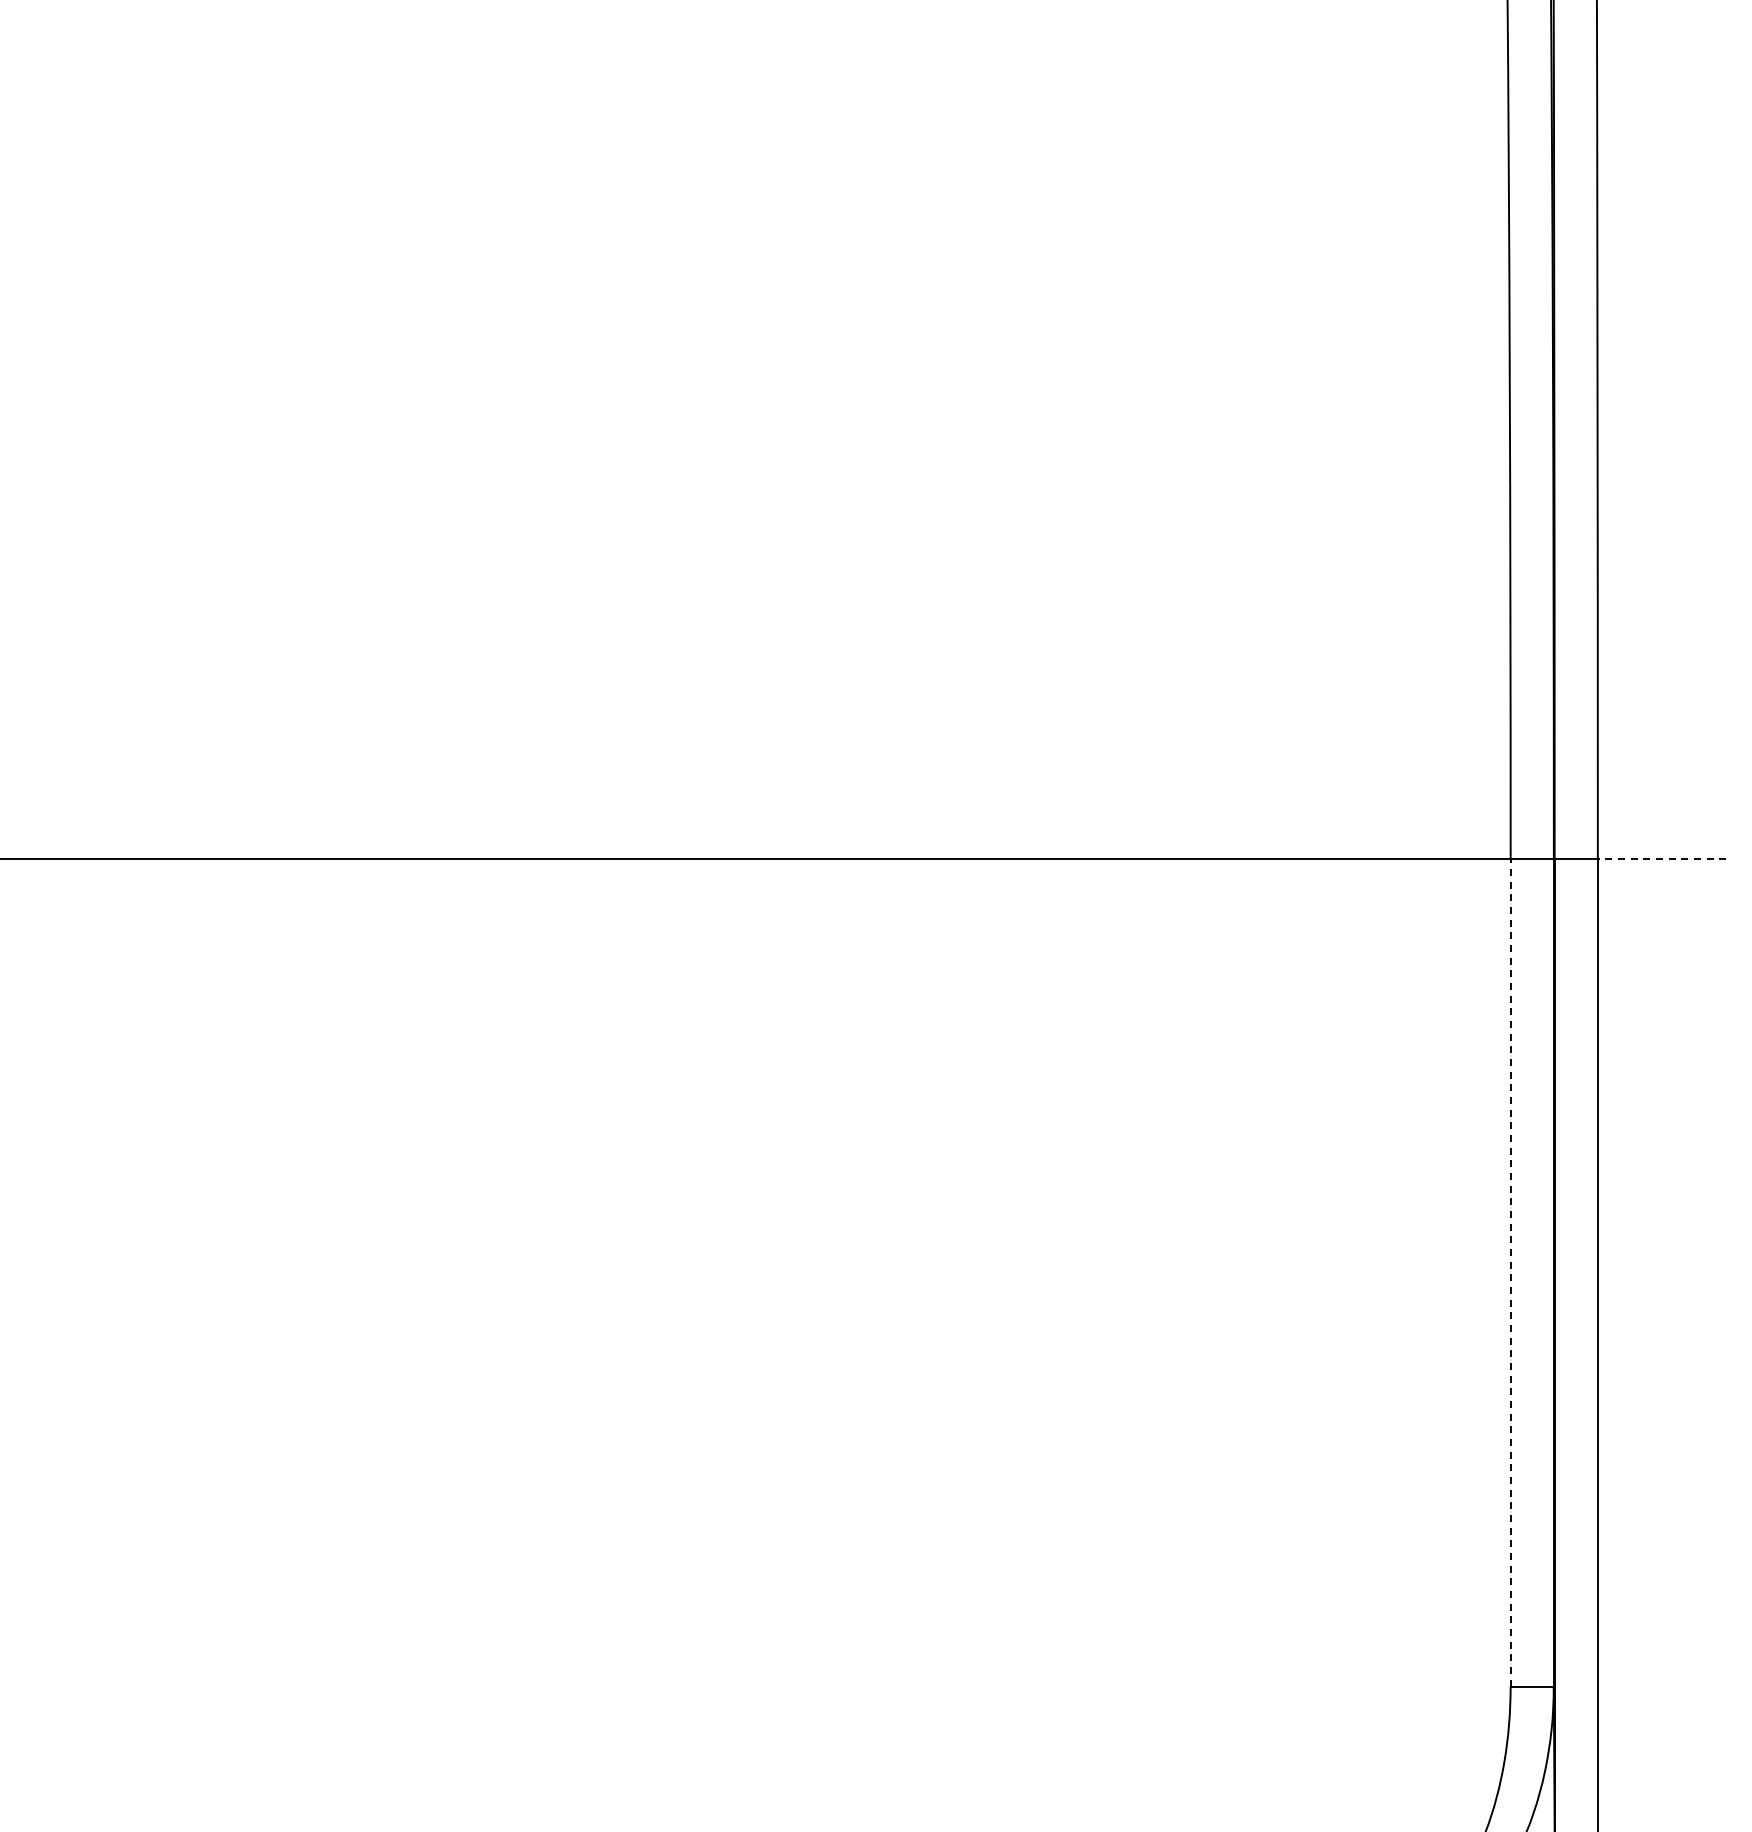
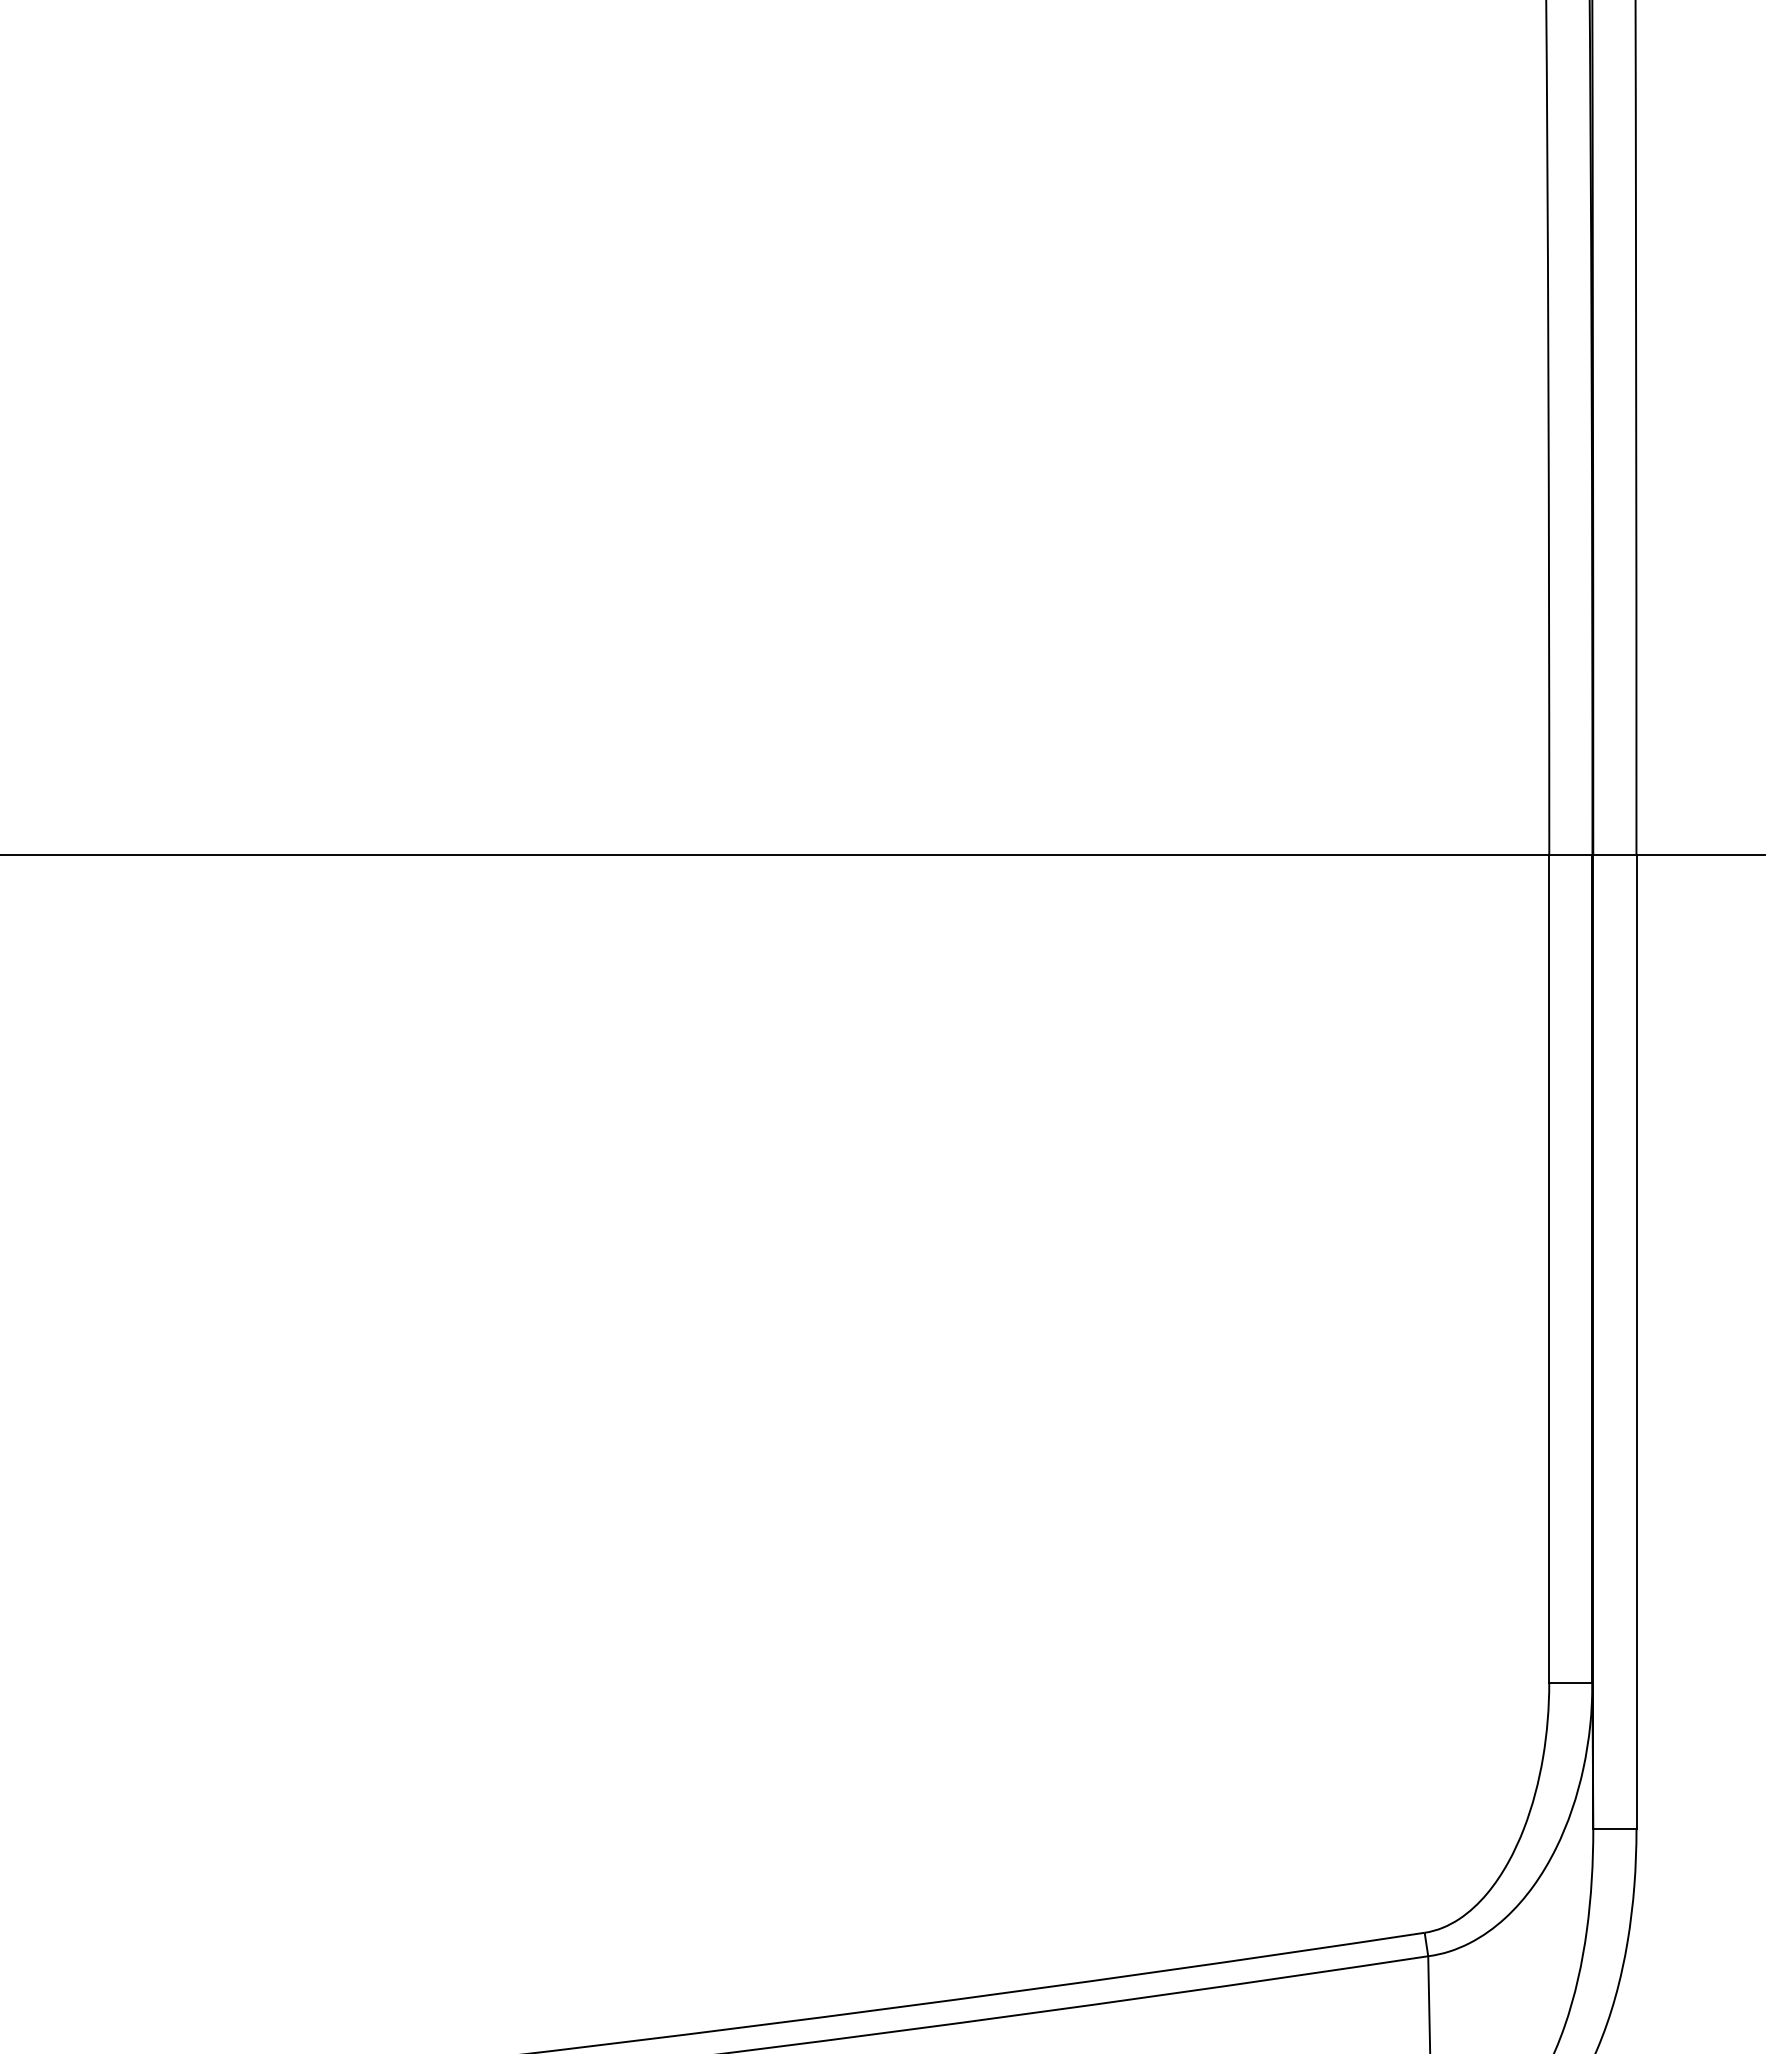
line: (1661, 858) -> (1700, 854), dashed -> solid
line: (1510, 1272) -> (1549, 1268), dashed -> solid

